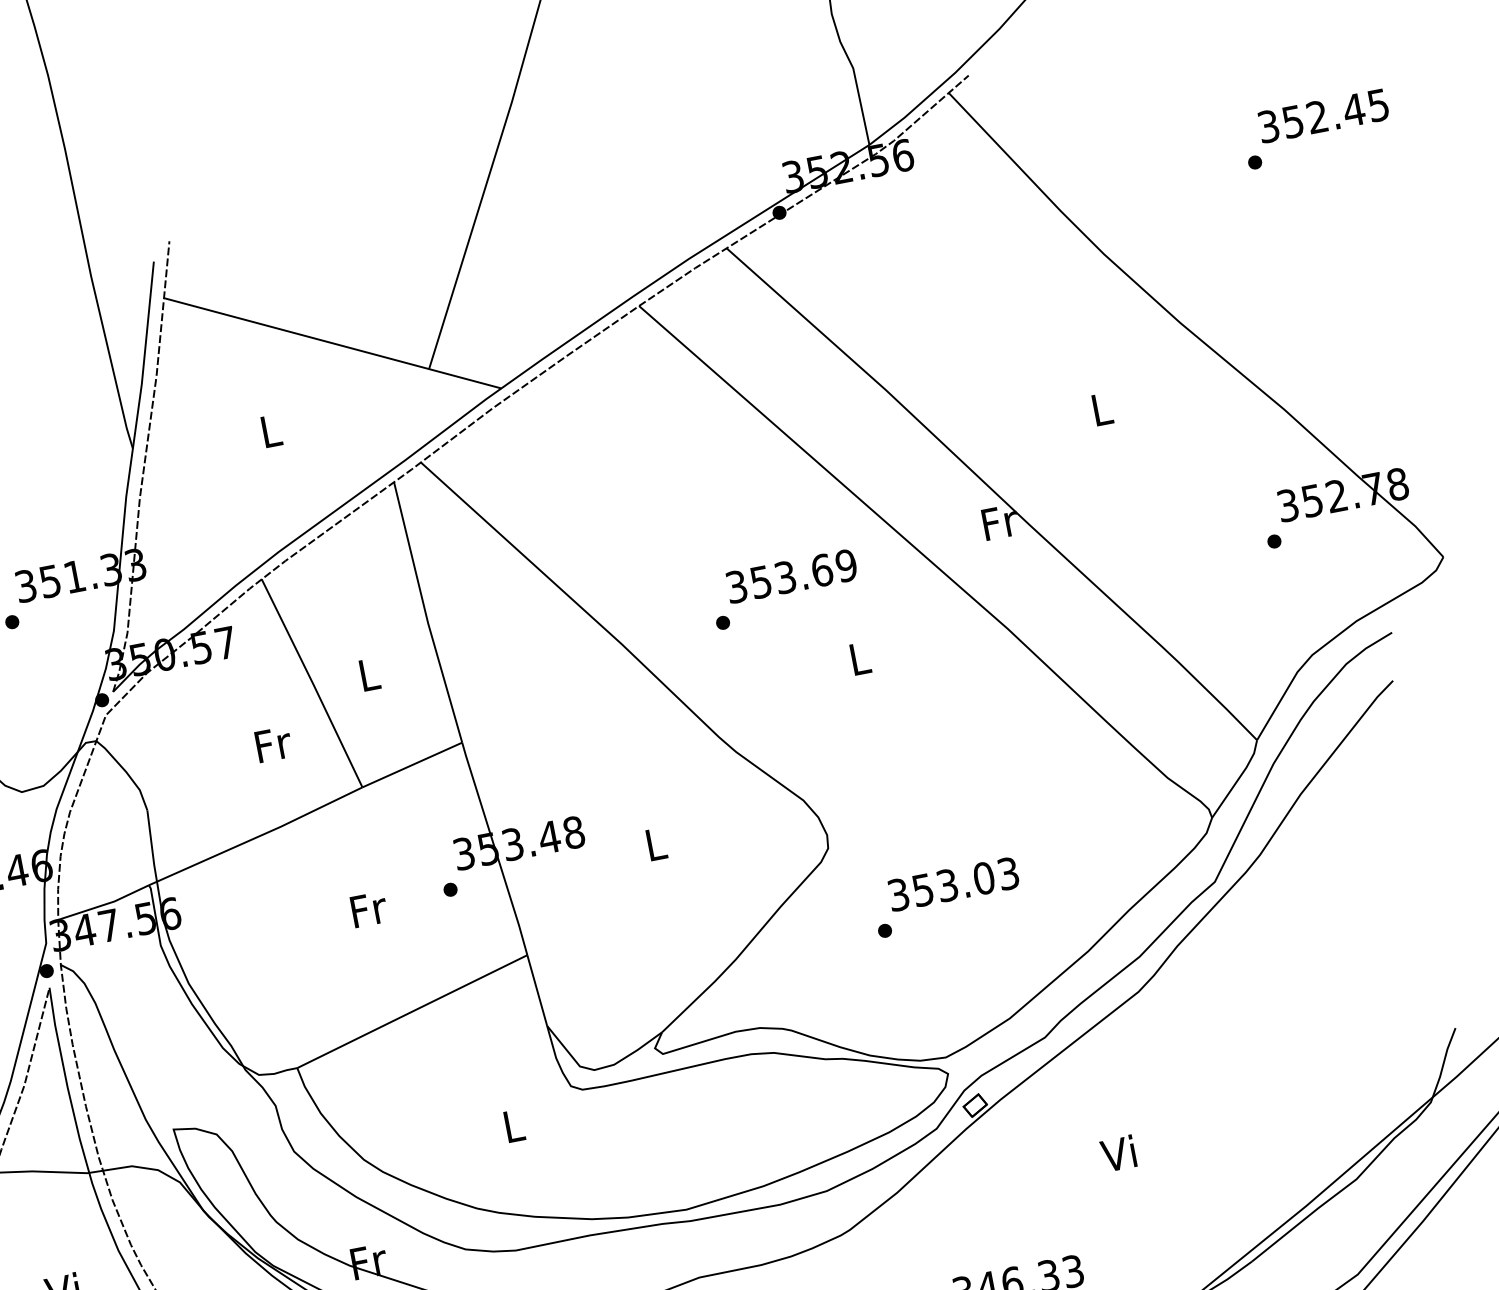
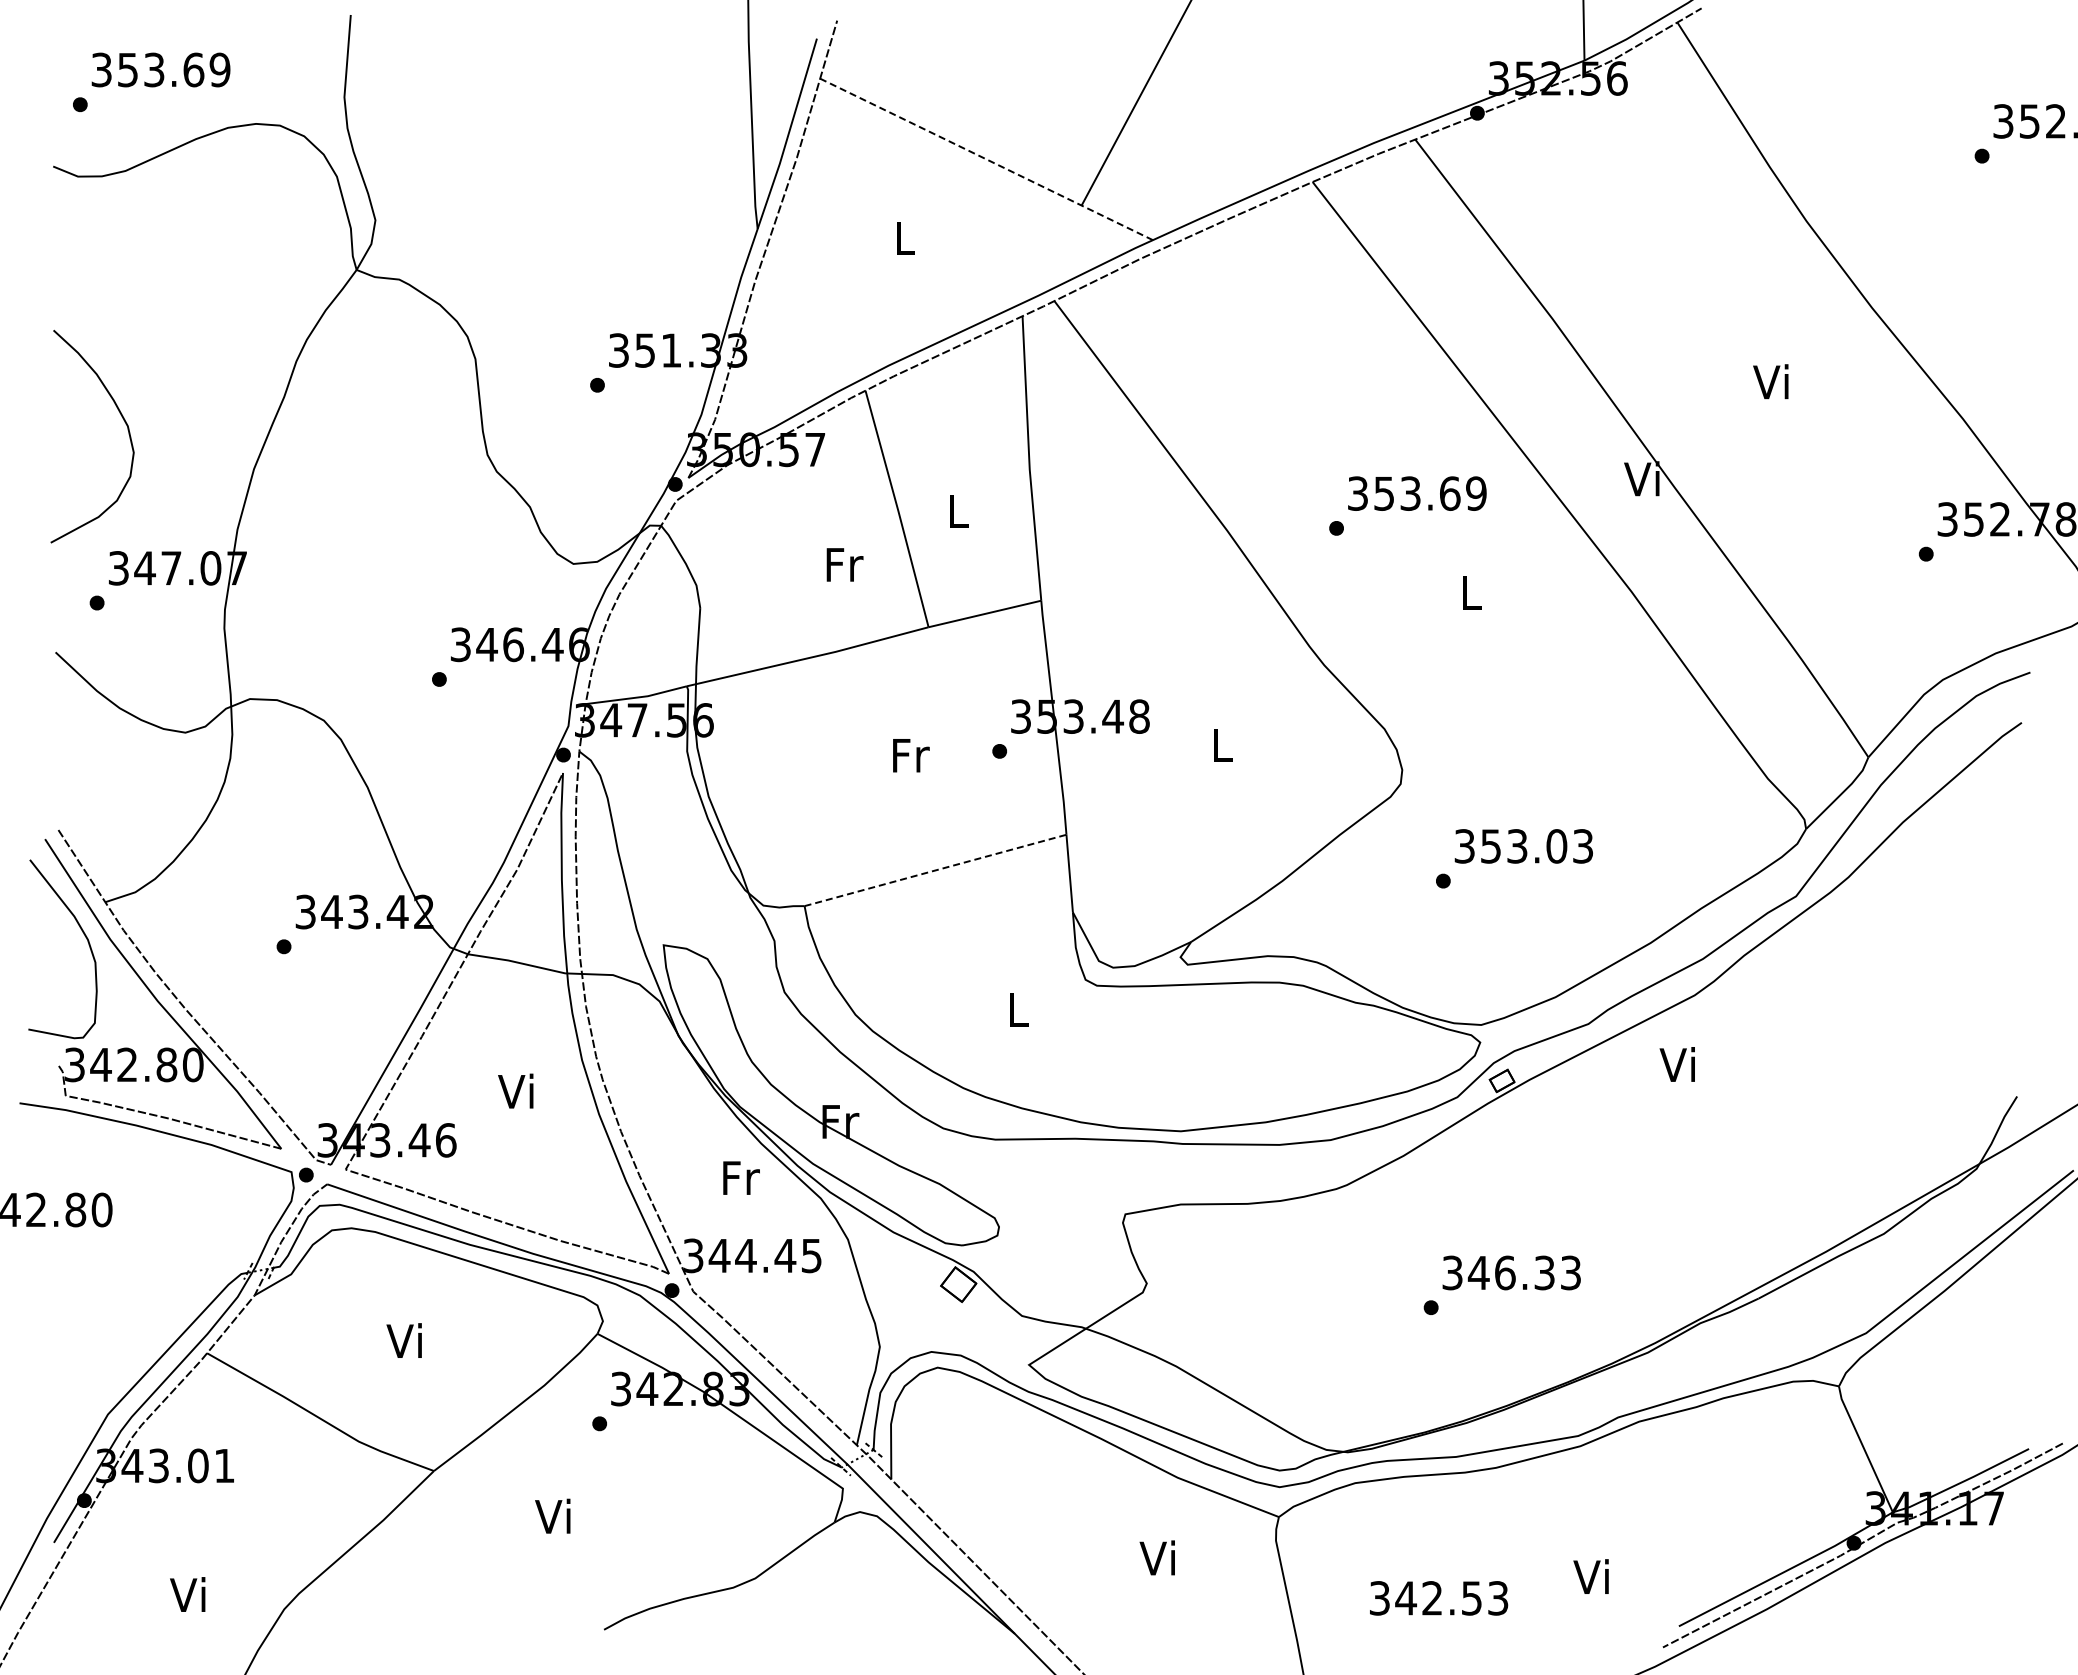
line: (332, 343) -> (986, 159), solid -> dashed
text: (1099, 409) -> (1770, 381), L -> Vi
text: (998, 521) -> (1643, 478), Fr -> Vi
line: (412, 1011) -> (935, 870), solid -> dashed
text: (1117, 1153) -> (1676, 1064), moved

